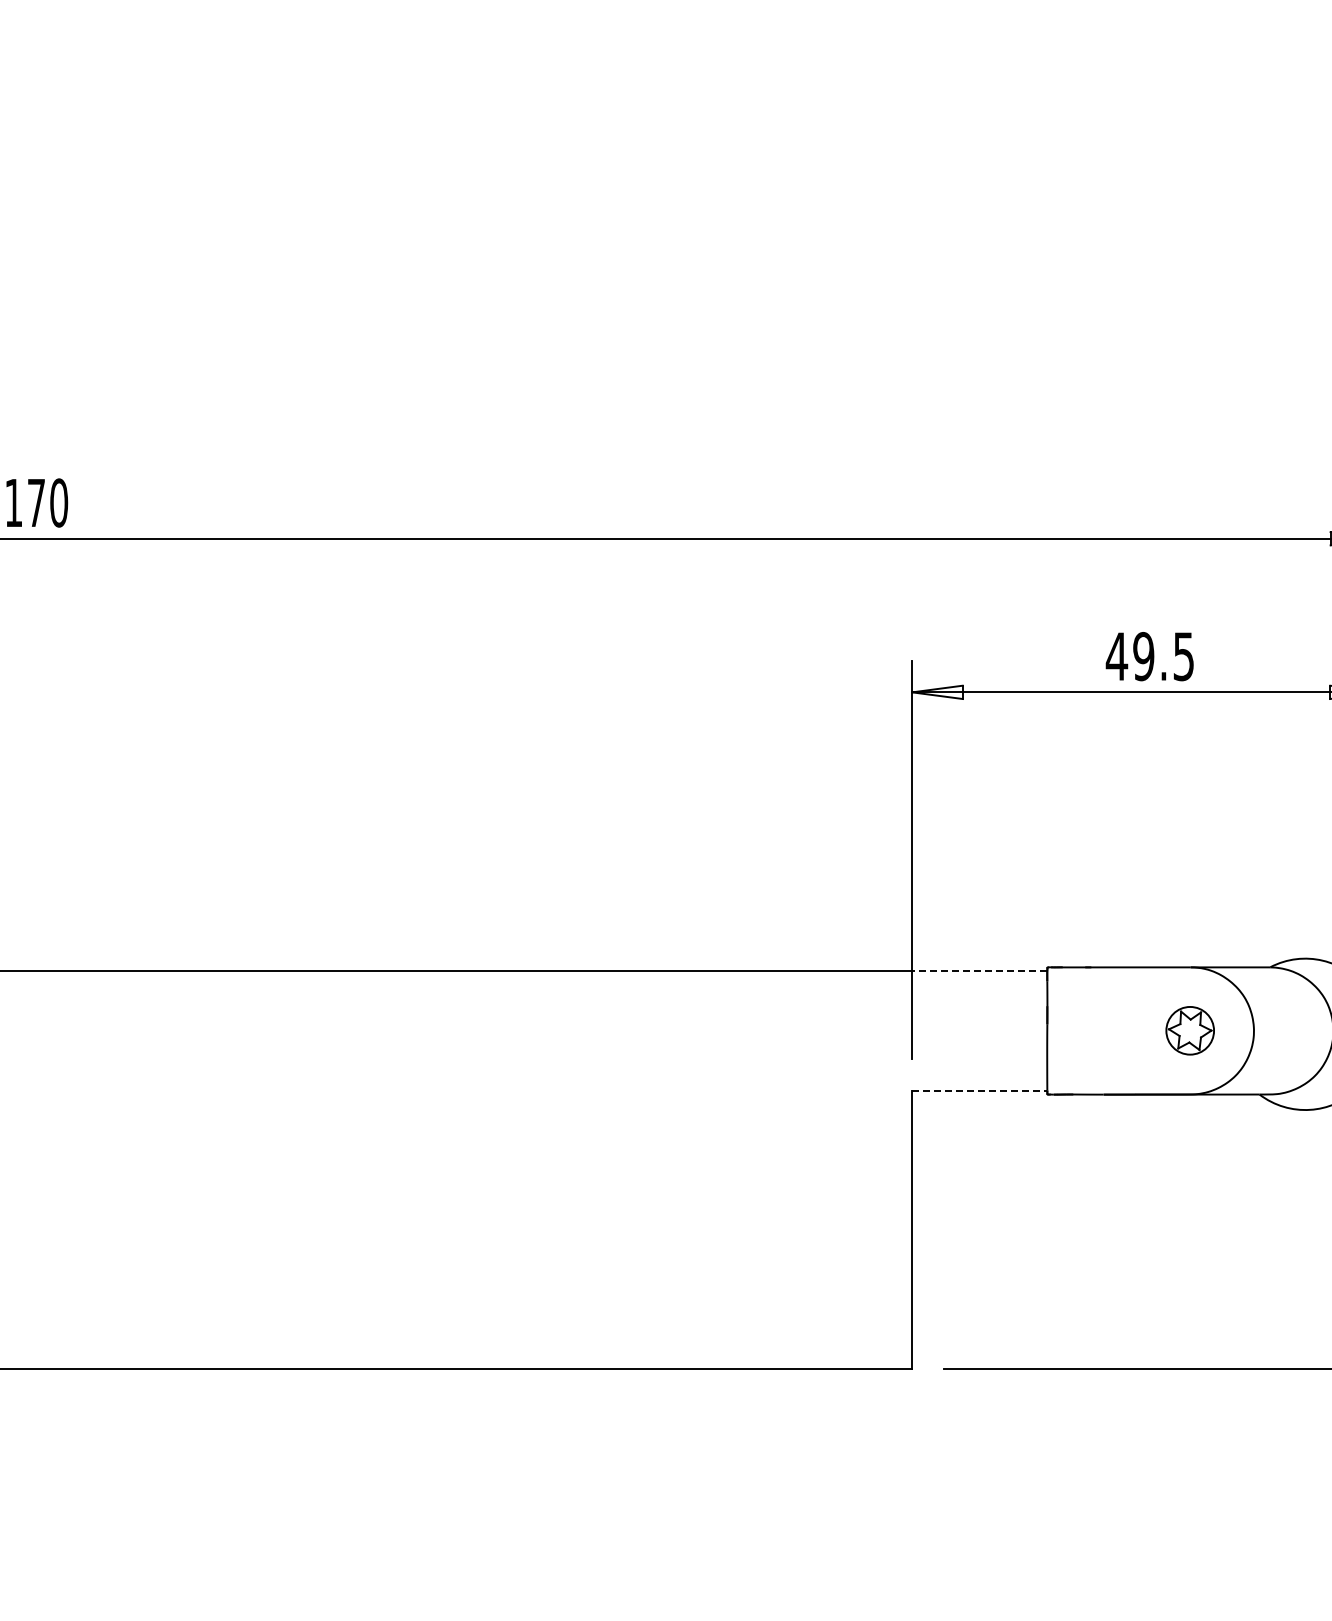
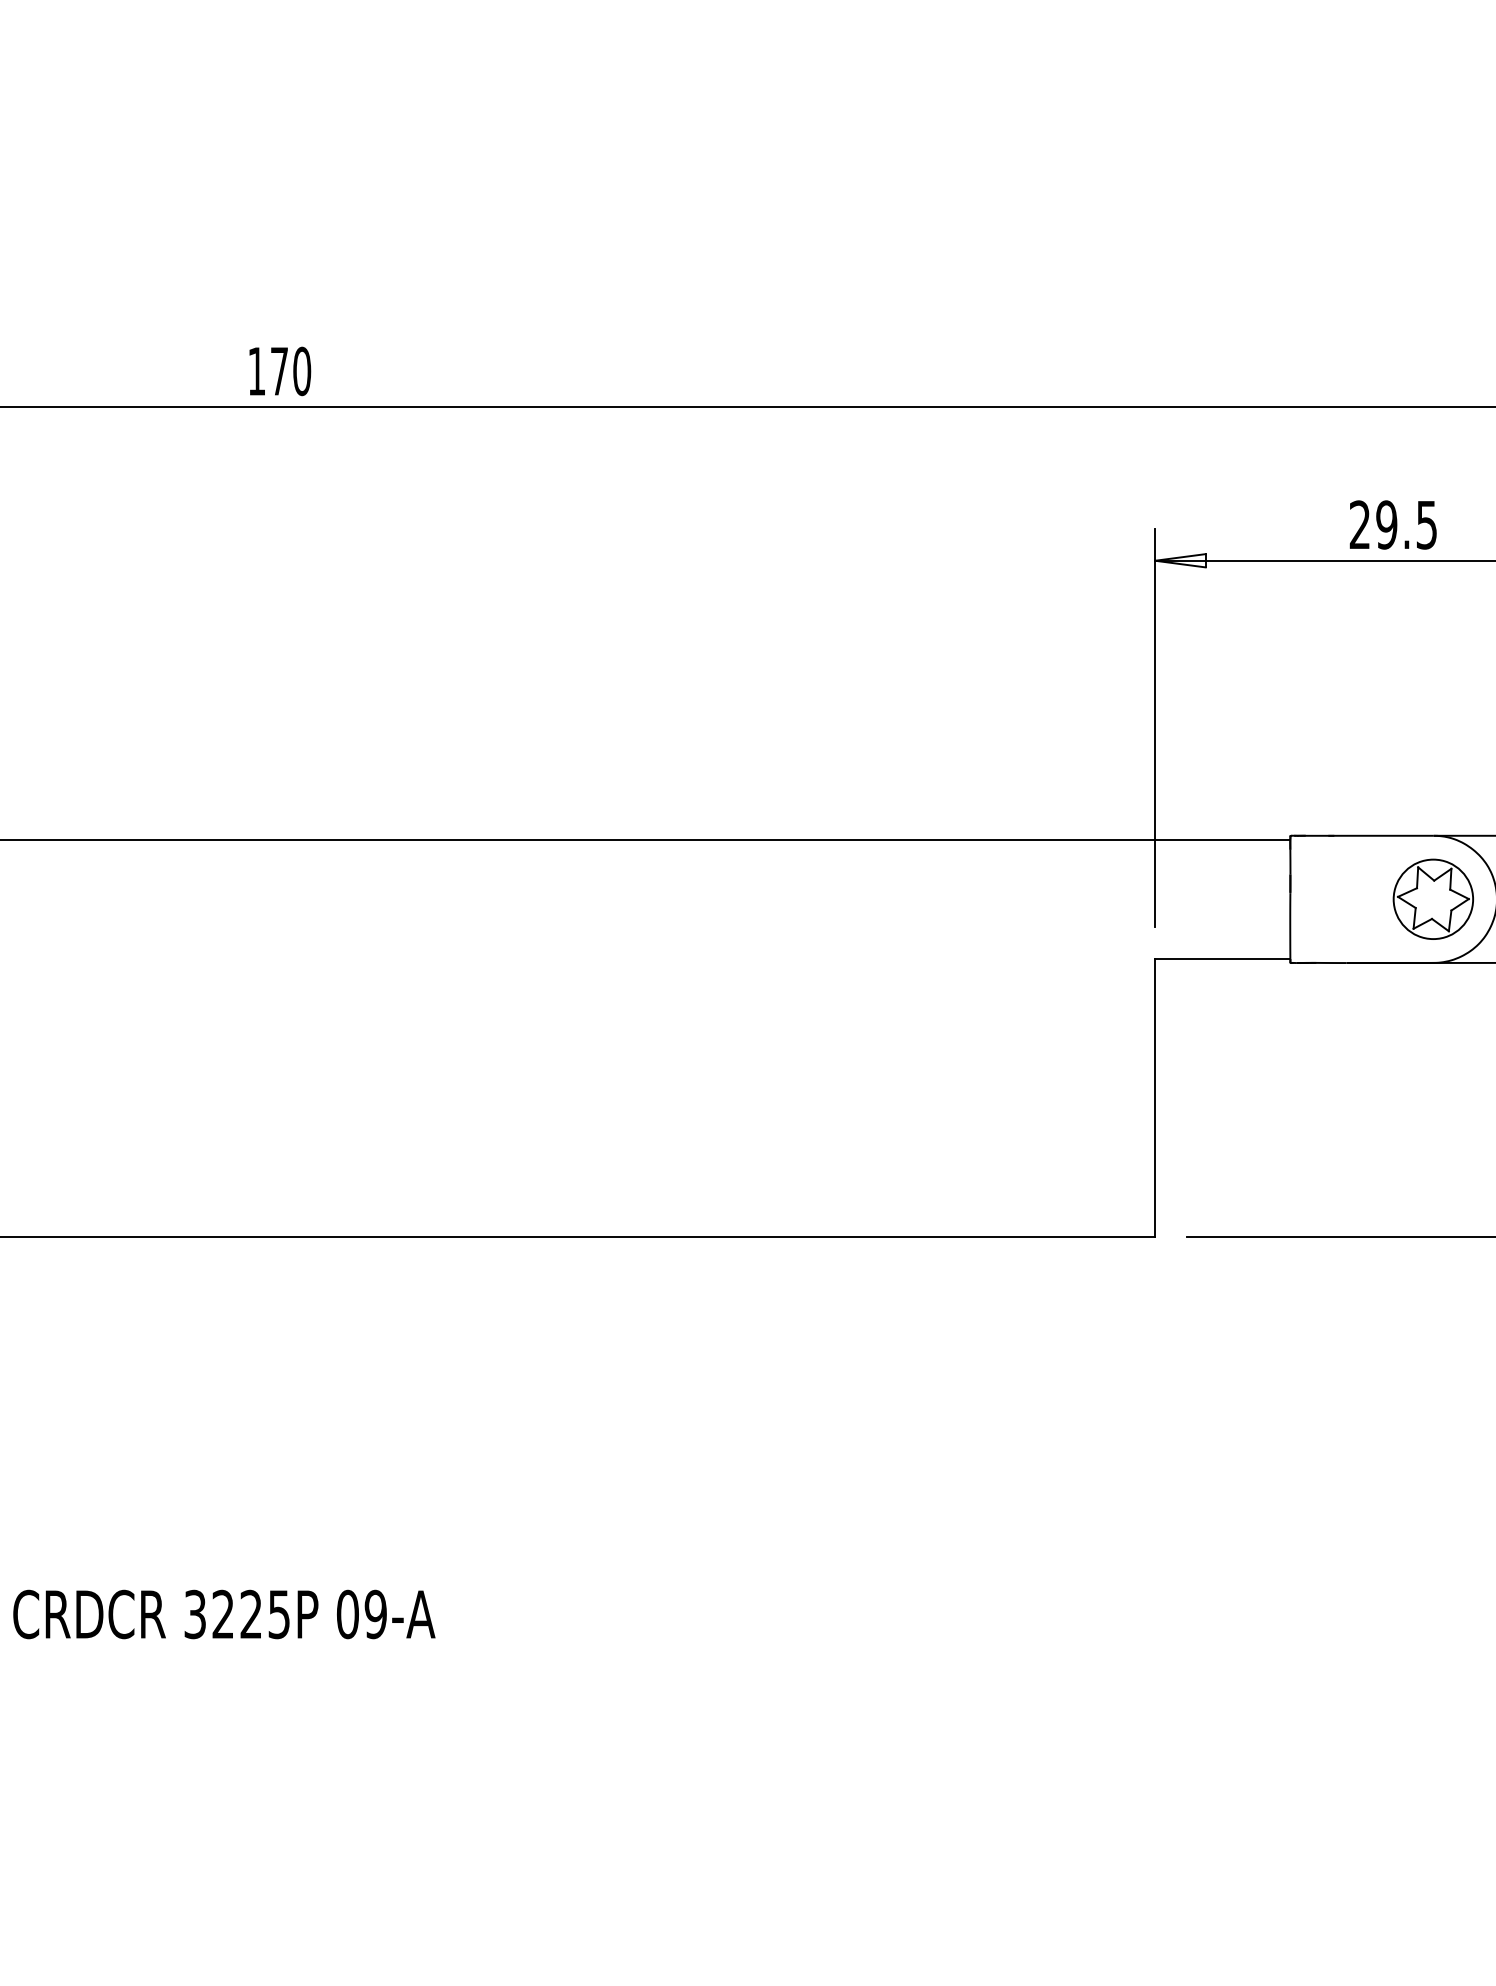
text: (1116, 656) -> (1359, 524), 49.5 -> 29.5
line: (979, 971) -> (1222, 839), dashed -> solid
part: (1189, 1030) -> (1432, 898), size x1.67
line: (979, 1090) -> (1222, 958), dashed -> solid

